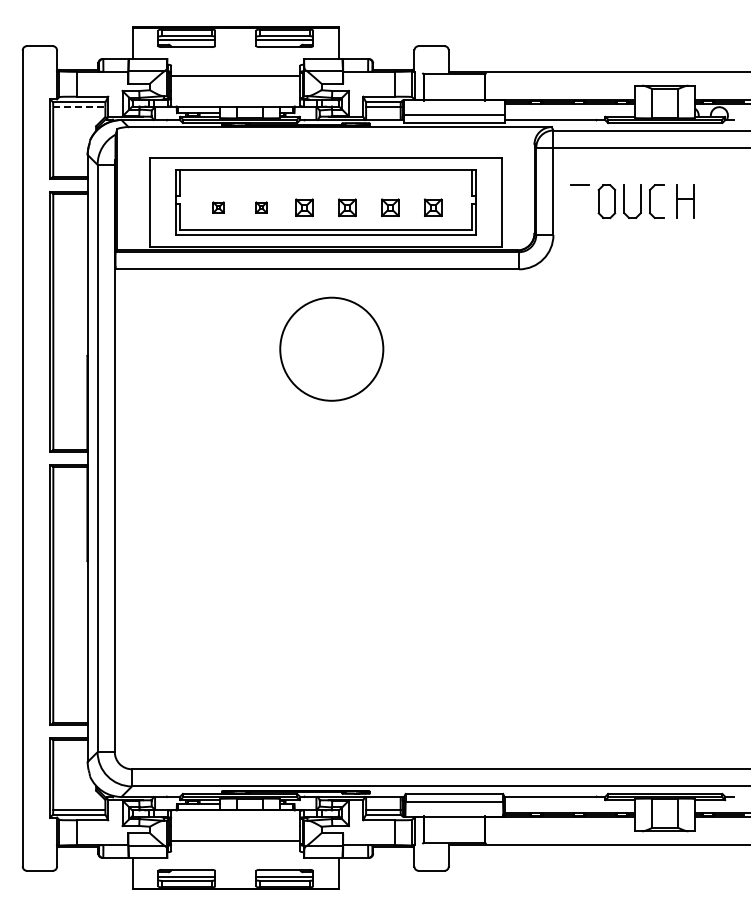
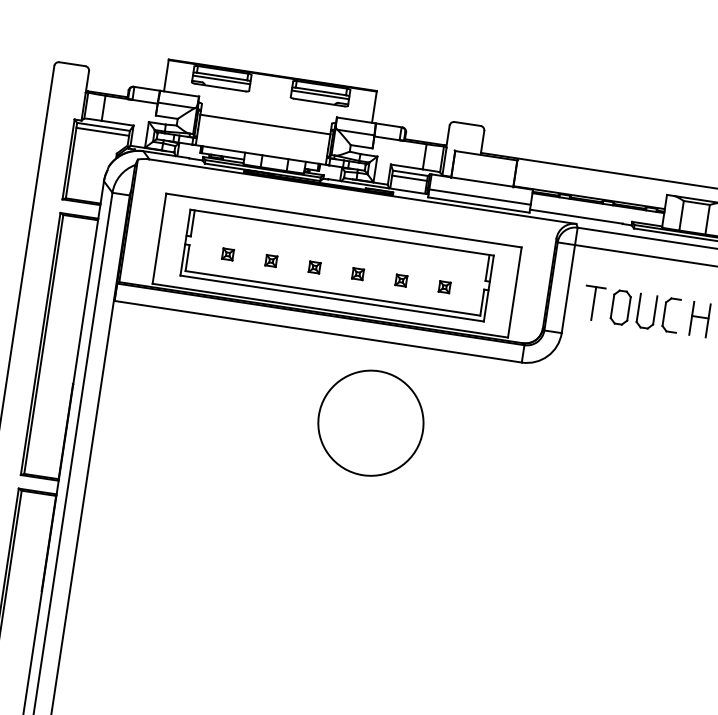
line: (79, 107) -> (102, 132), dashed -> solid
line: (580, 201) -> (594, 303), added
part: (304, 207) -> (314, 267), size x0.62
part: (347, 207) -> (358, 273), size x0.62
part: (390, 207) -> (401, 280), size x0.62
part: (433, 207) -> (444, 287), size x0.62
circle: (331, 348) -> (370, 422), moved

